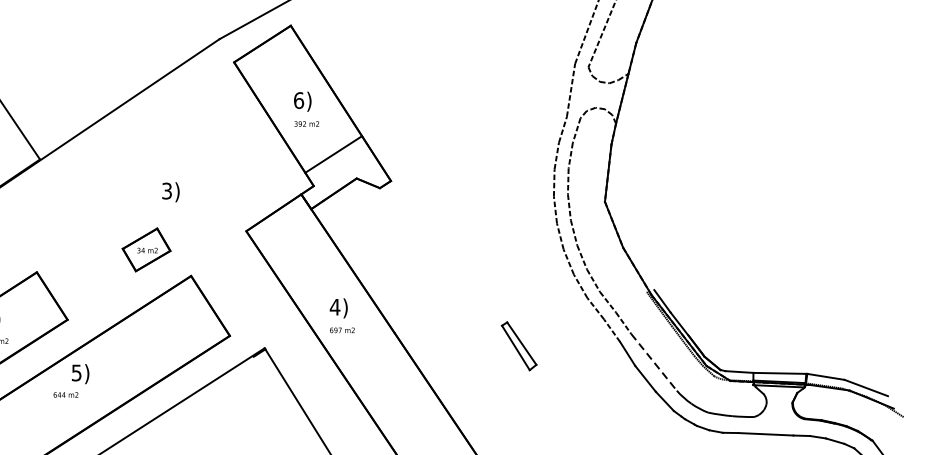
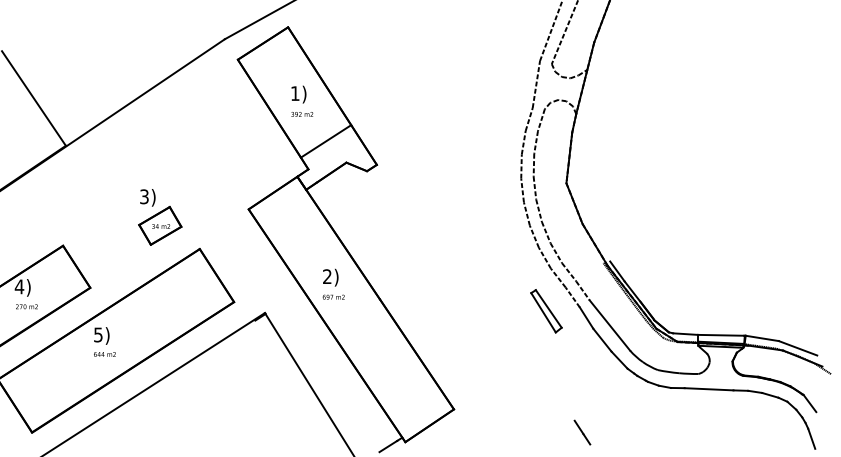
text: (299, 100) -> (295, 93), 6) -> 1)
text: (170, 191) -> (147, 197), moved
text: (335, 306) -> (327, 276), 4) -> 2)
part: (519, 346) -> (546, 311), moved
line: (654, 362) -> (610, 325), dashed -> solid
text: (65, 395) -> (104, 354), moved

